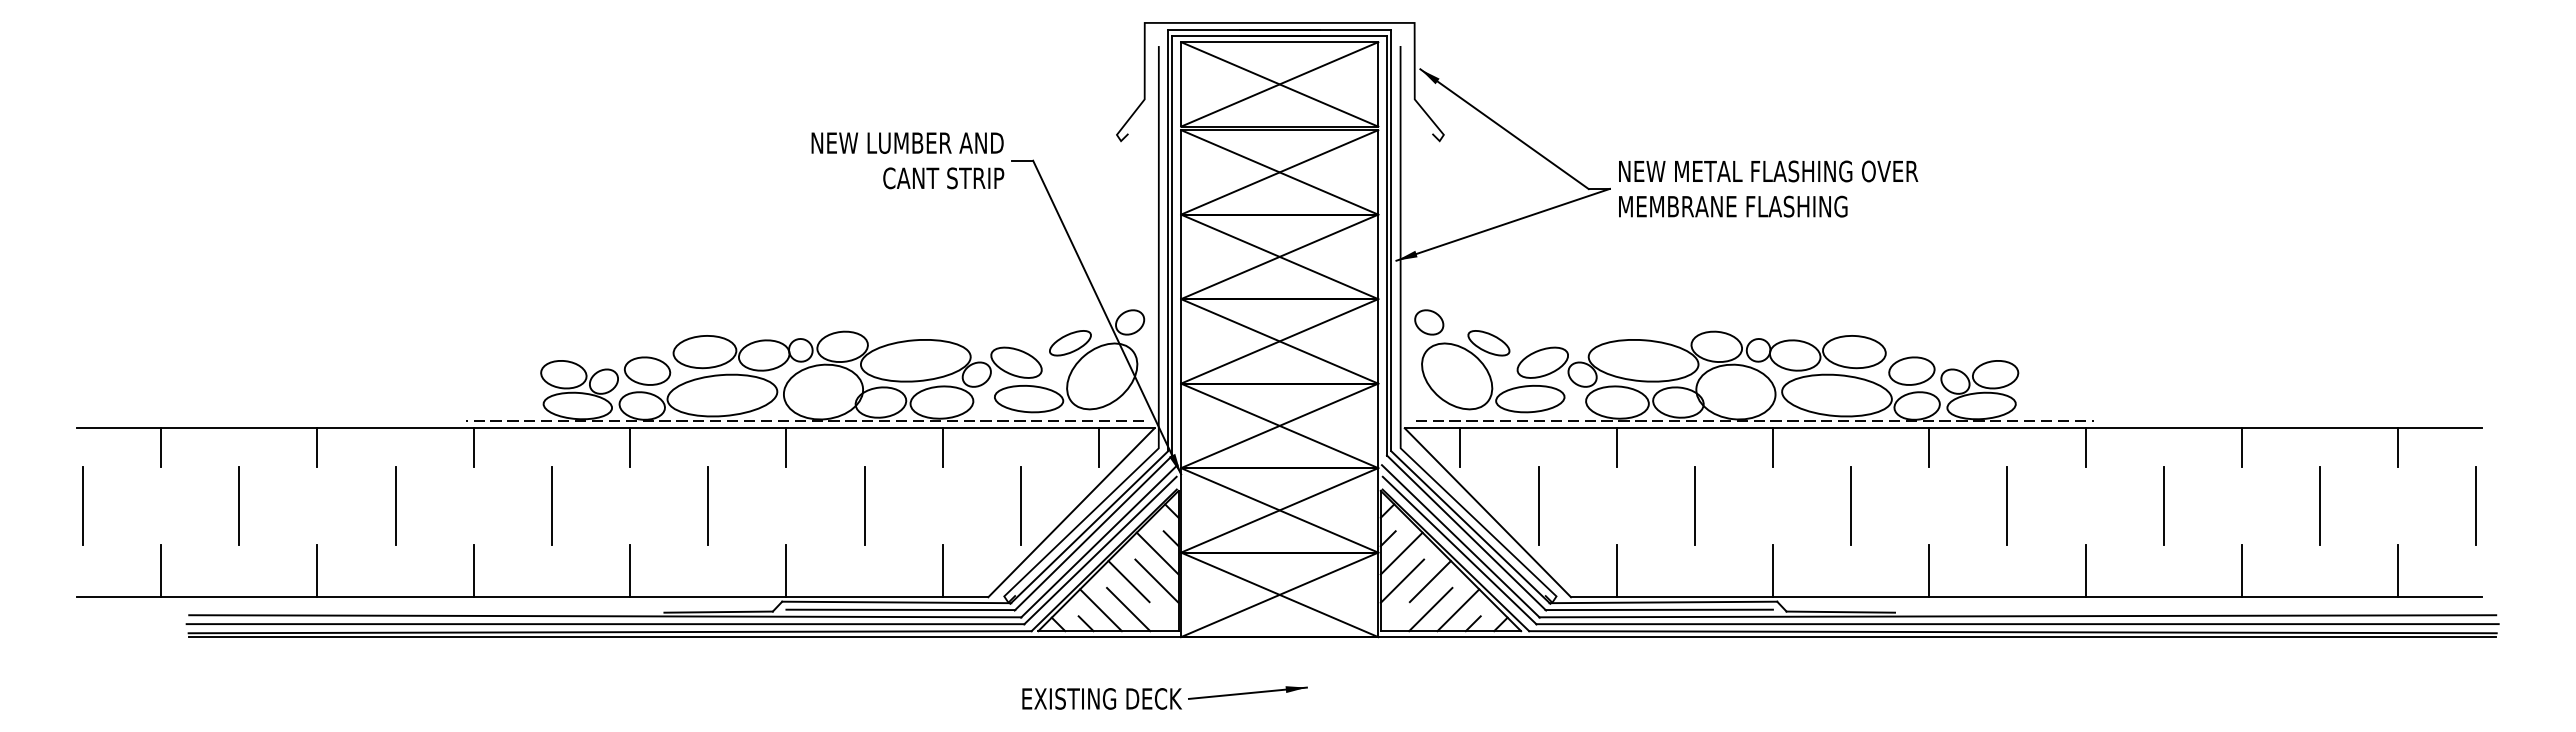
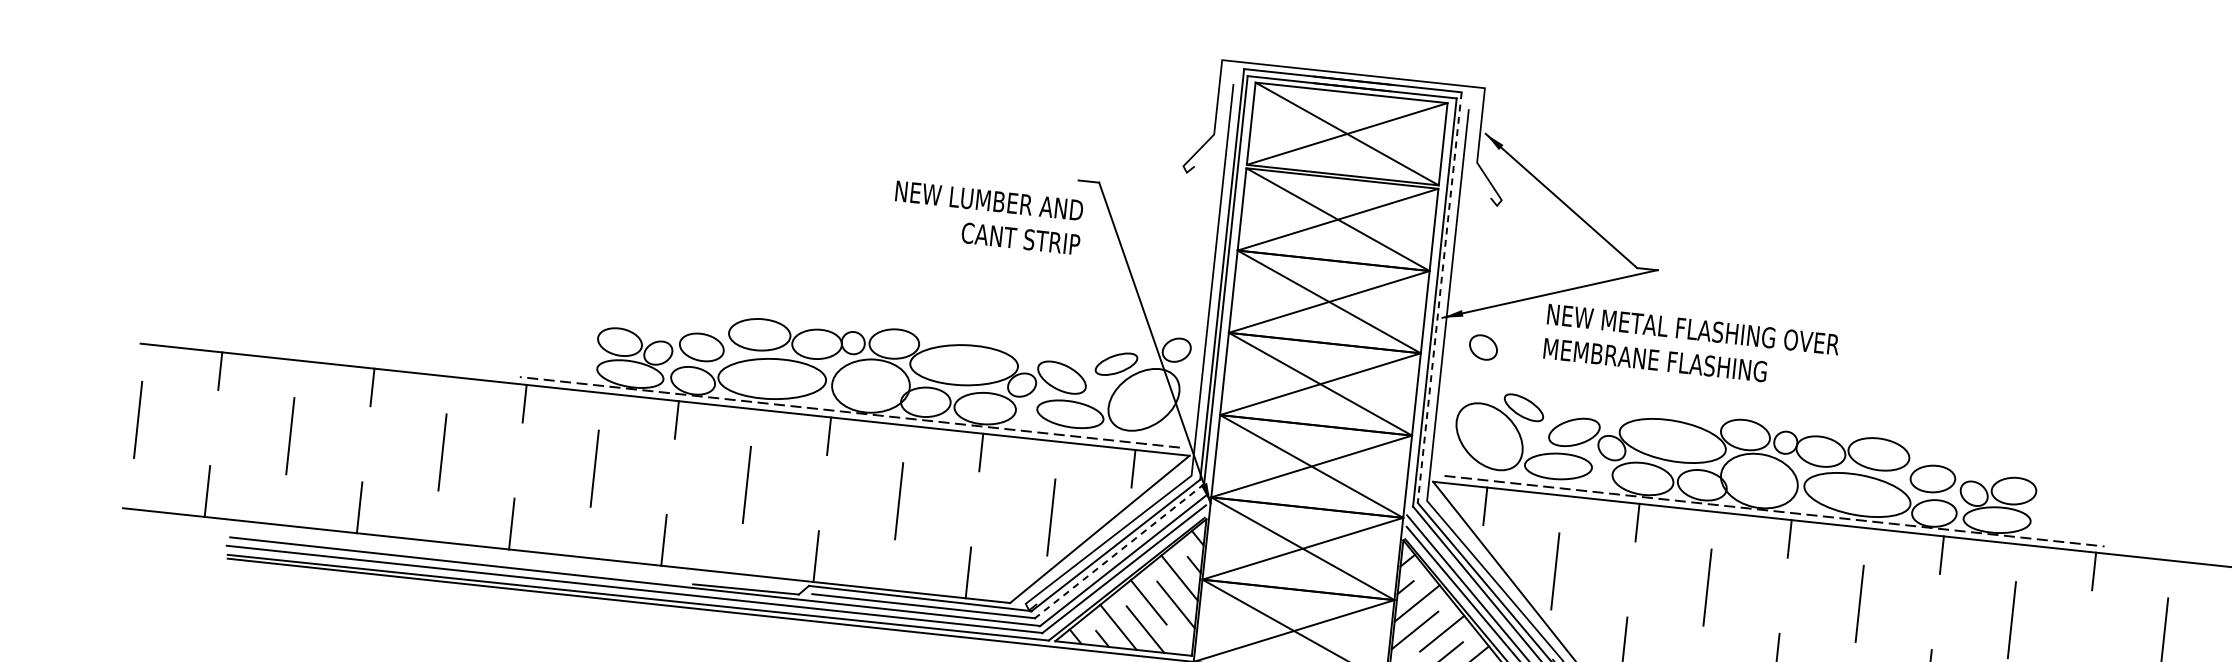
text: (907, 160) -> (987, 217), moved
text: (1768, 188) -> (1691, 346), moved
line: (1391, 240) -> (1439, 297), solid -> dashed
part: (1429, 322) -> (1483, 347), moved
line: (1093, 533) -> (1119, 551), solid -> dashed

